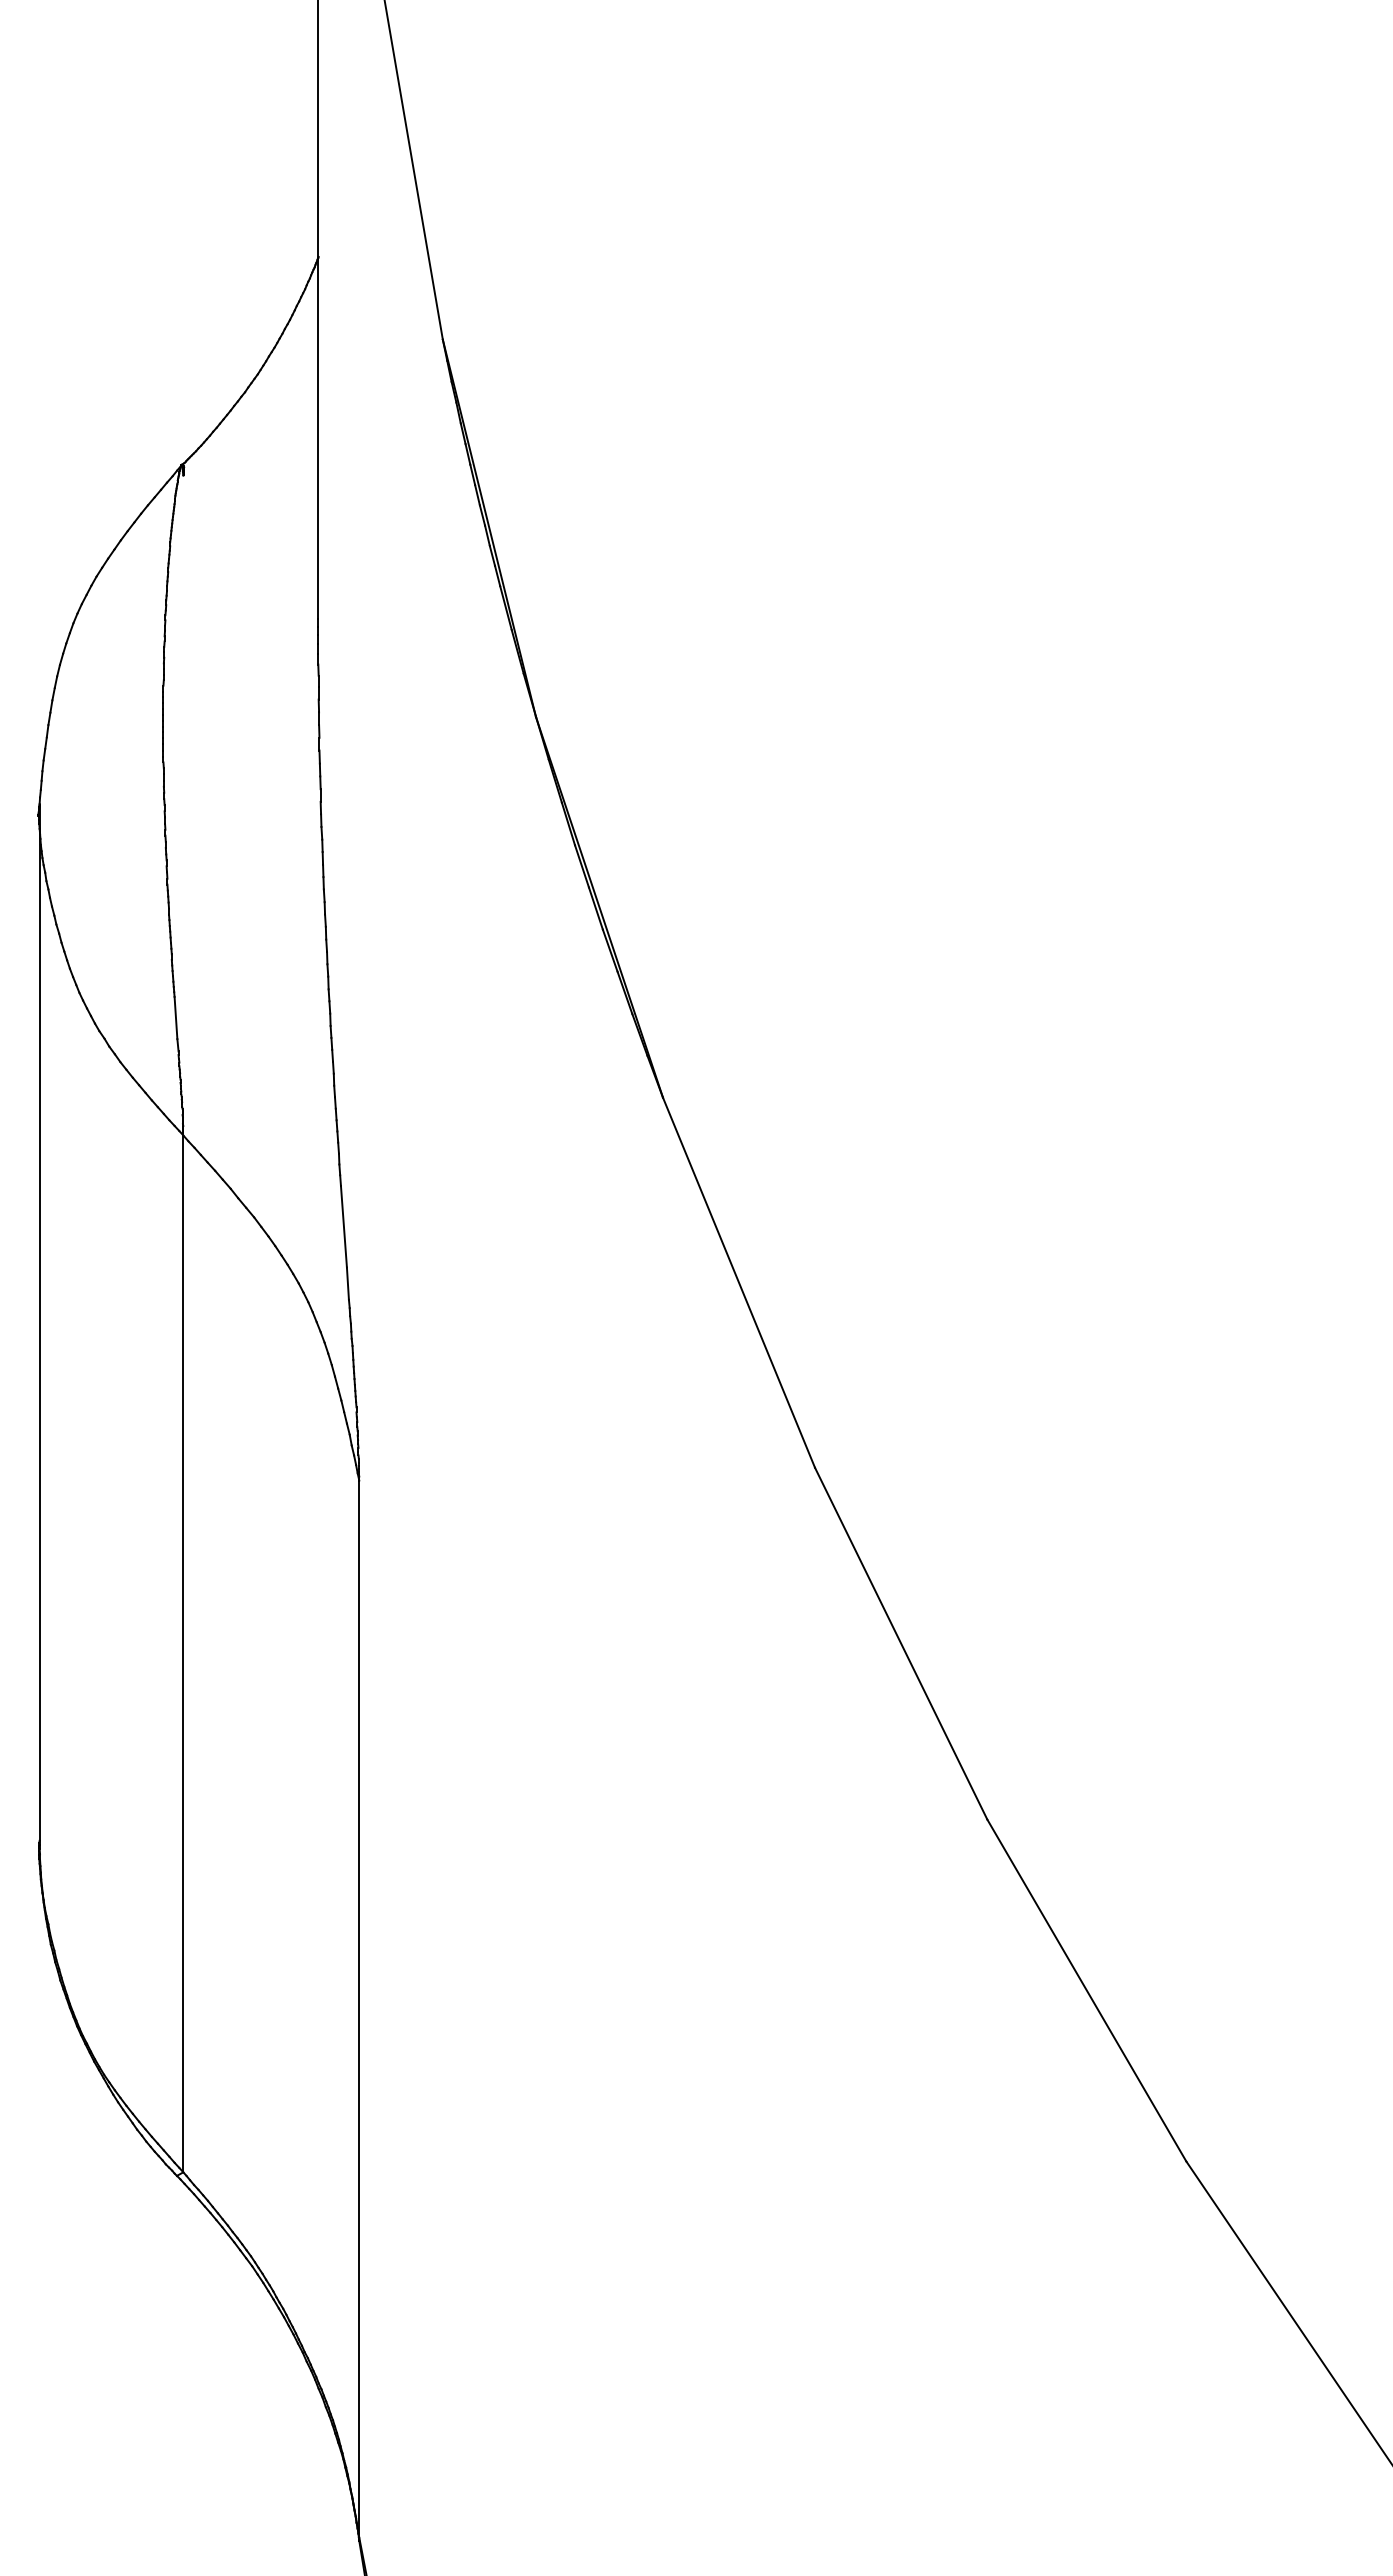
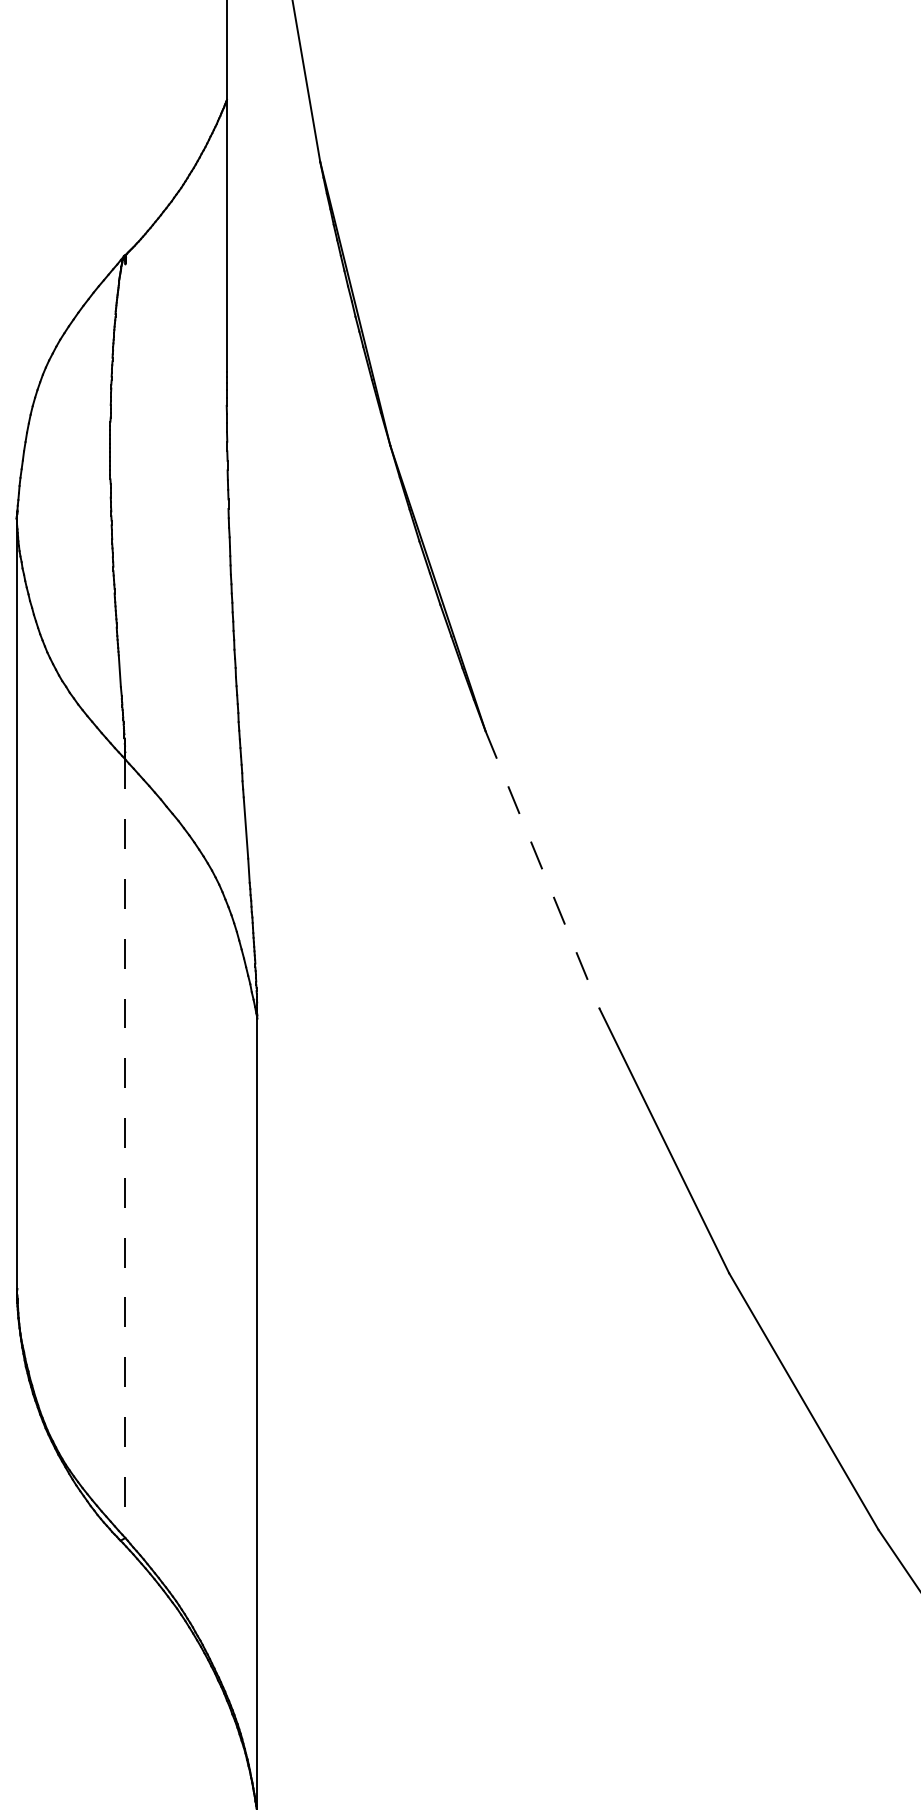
line: (739, 1283) -> (542, 870), solid -> dashed
line: (183, 1654) -> (125, 1149), solid -> dashed

